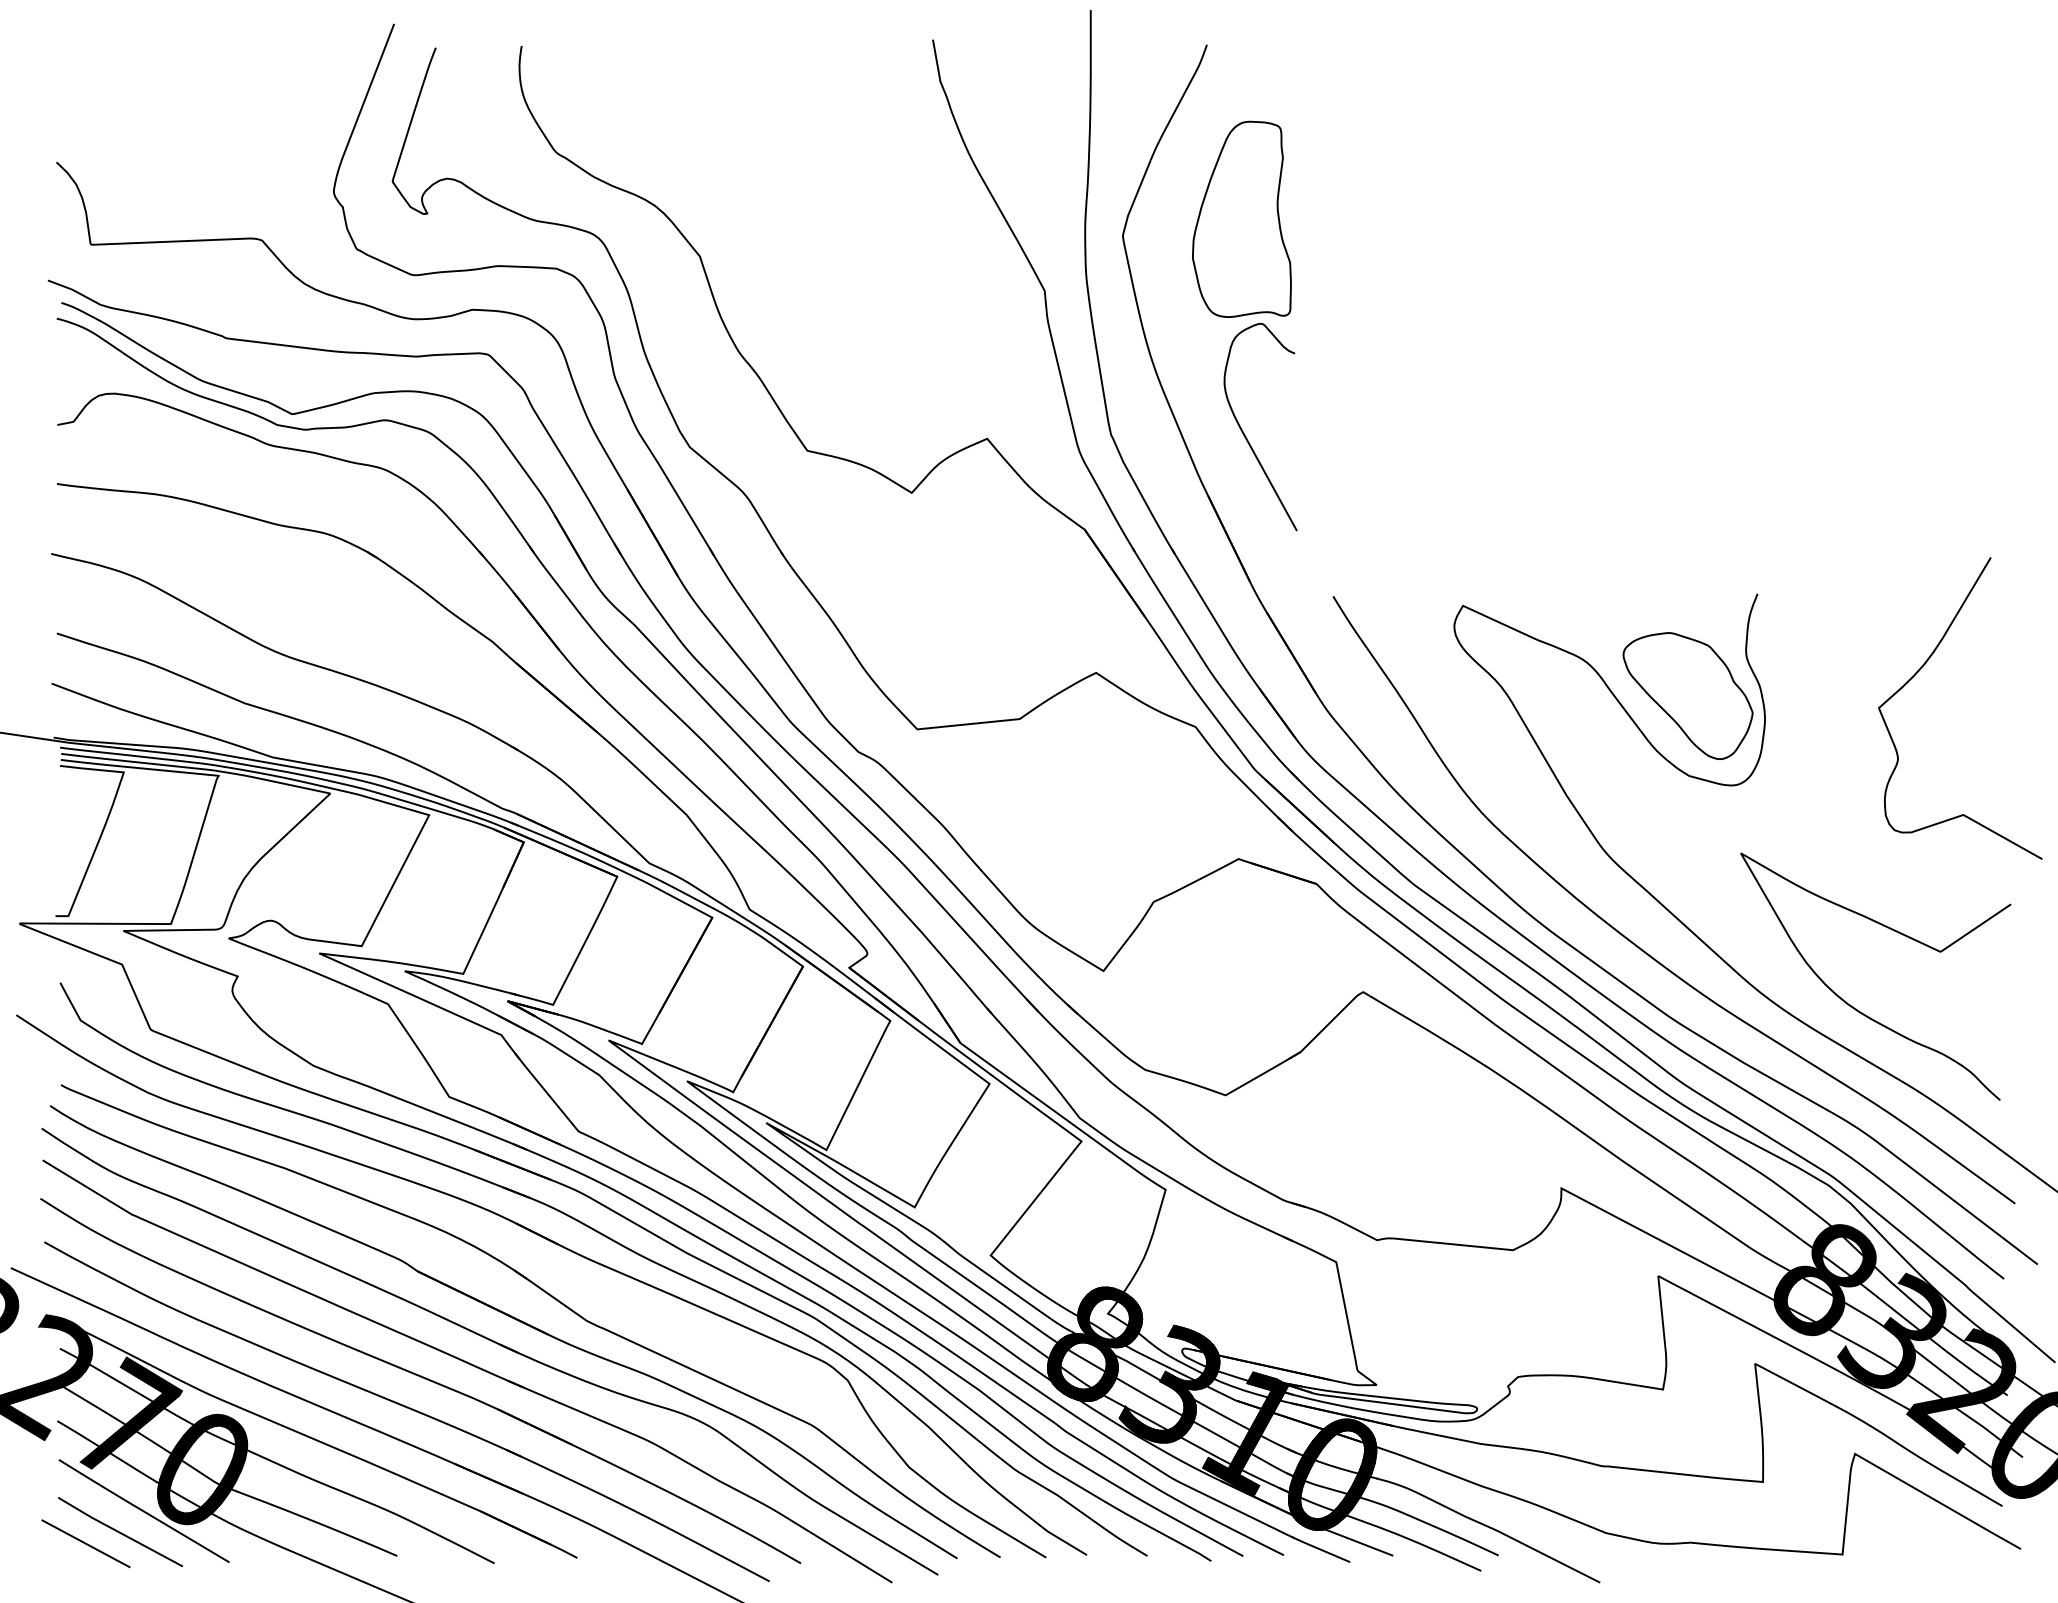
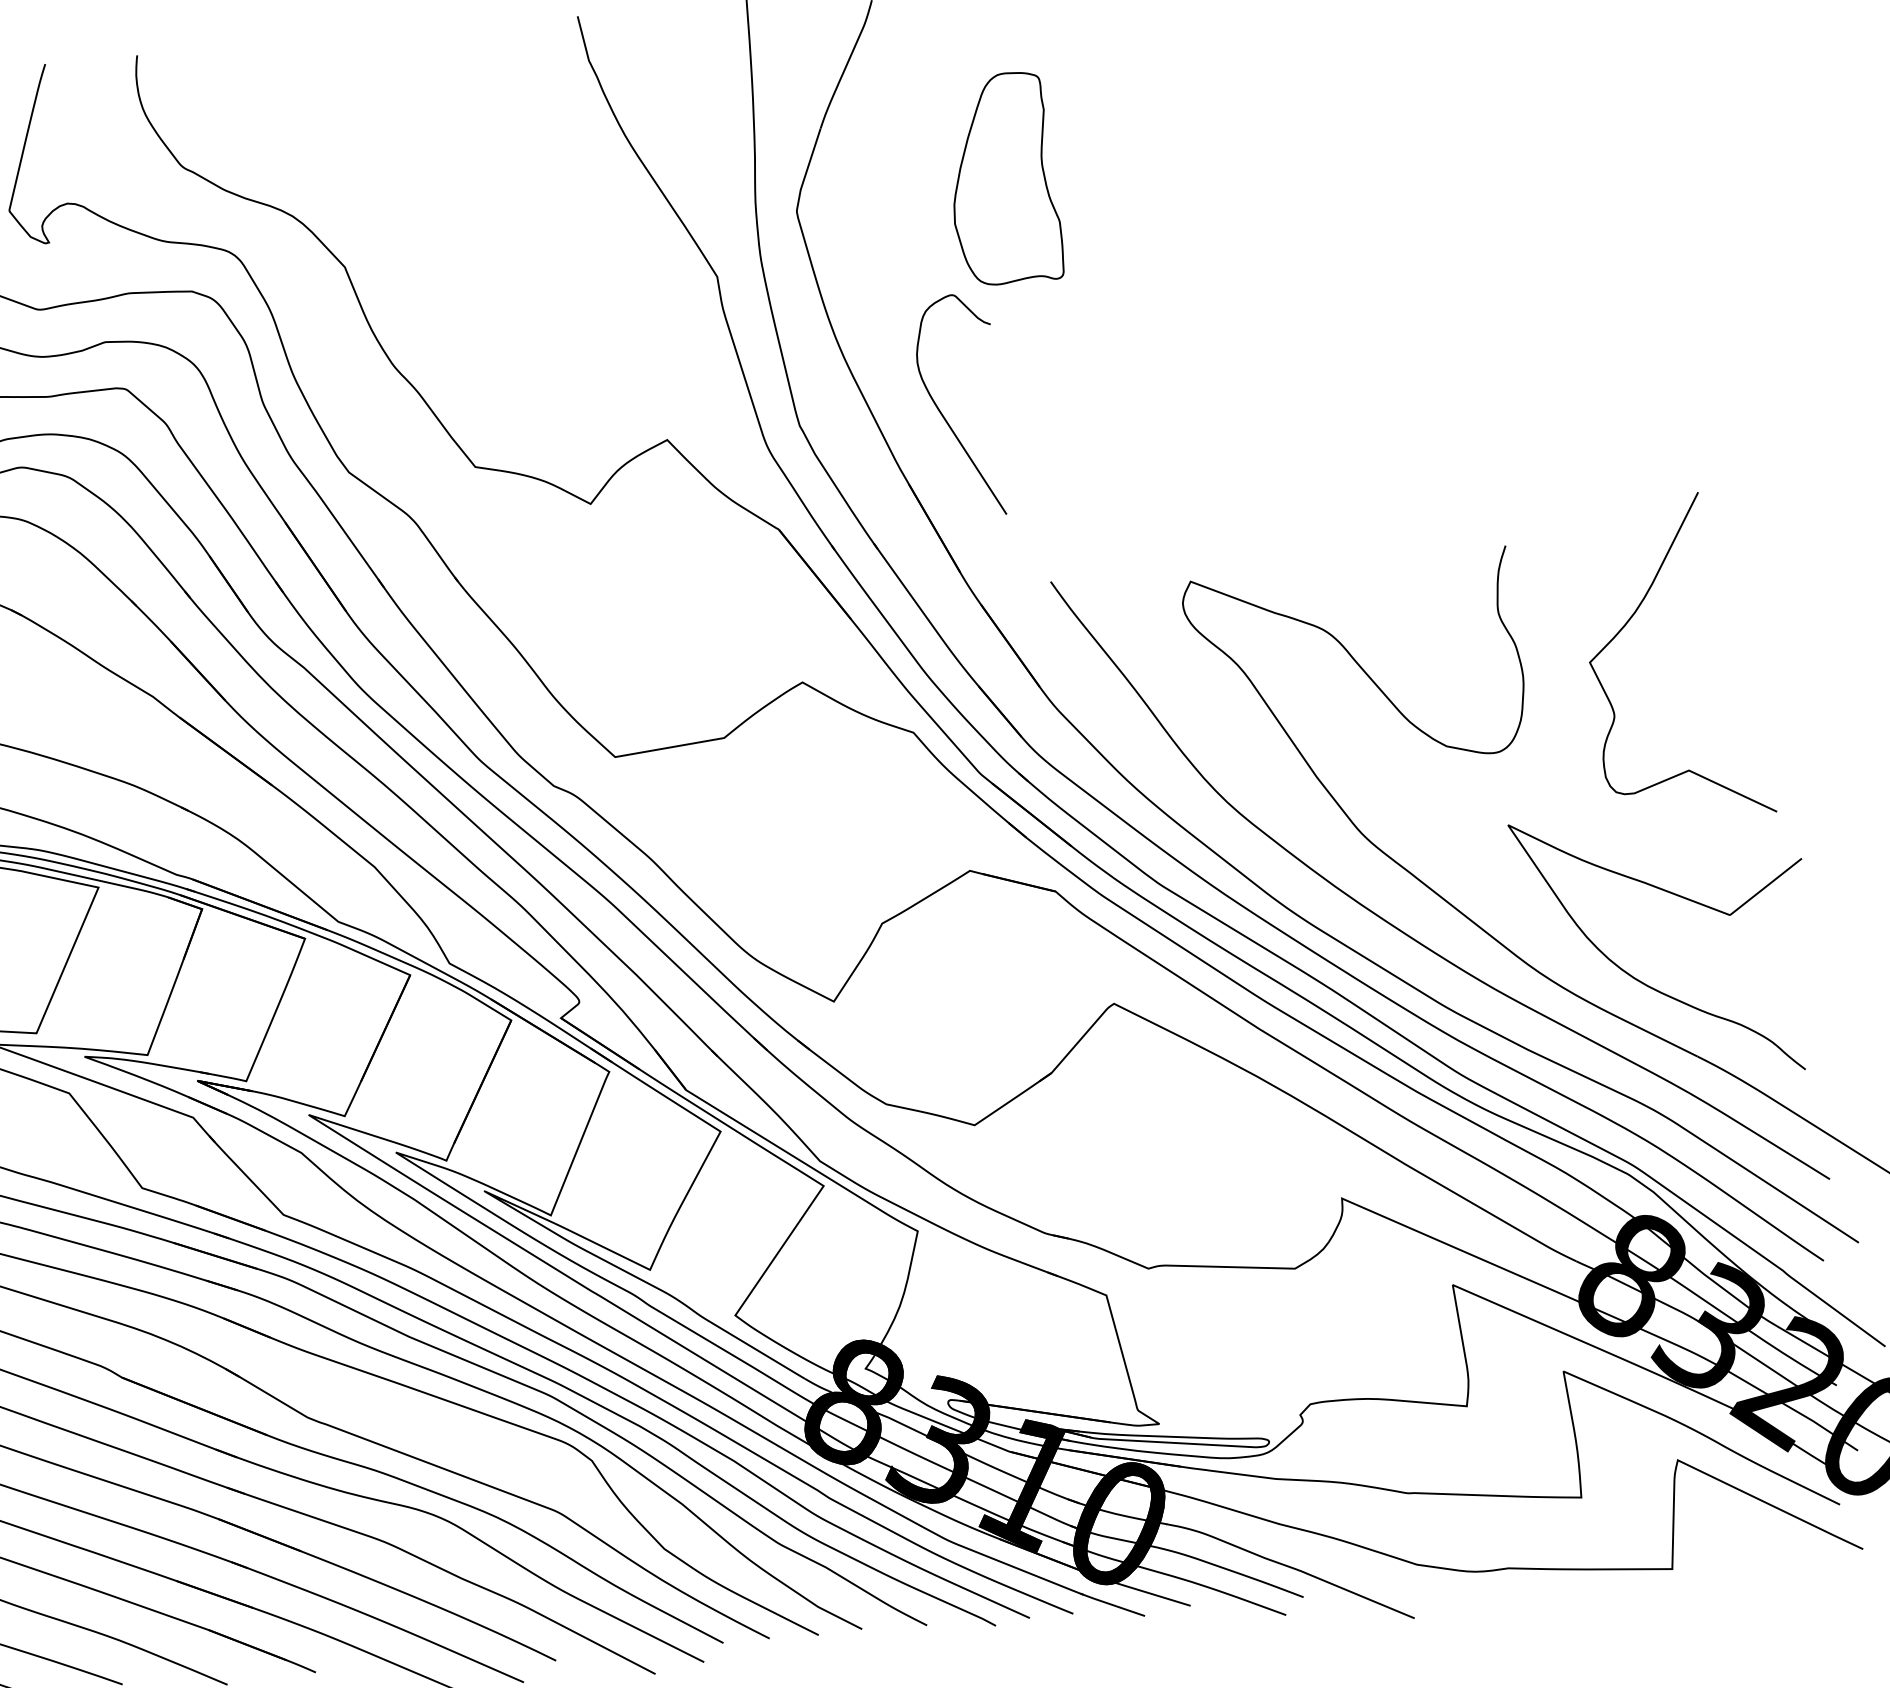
part: (1241, 218) -> (1004, 177), moved
curve: (1921, 669) -> (1632, 617), moved
part: (1687, 695) -> (1438, 660), removed

